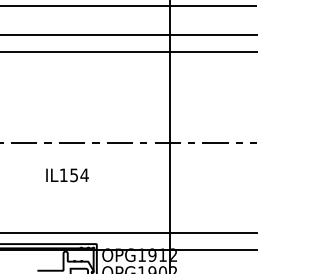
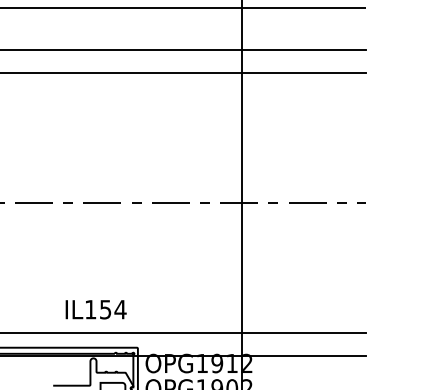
text: (67, 175) -> (95, 309), moved

